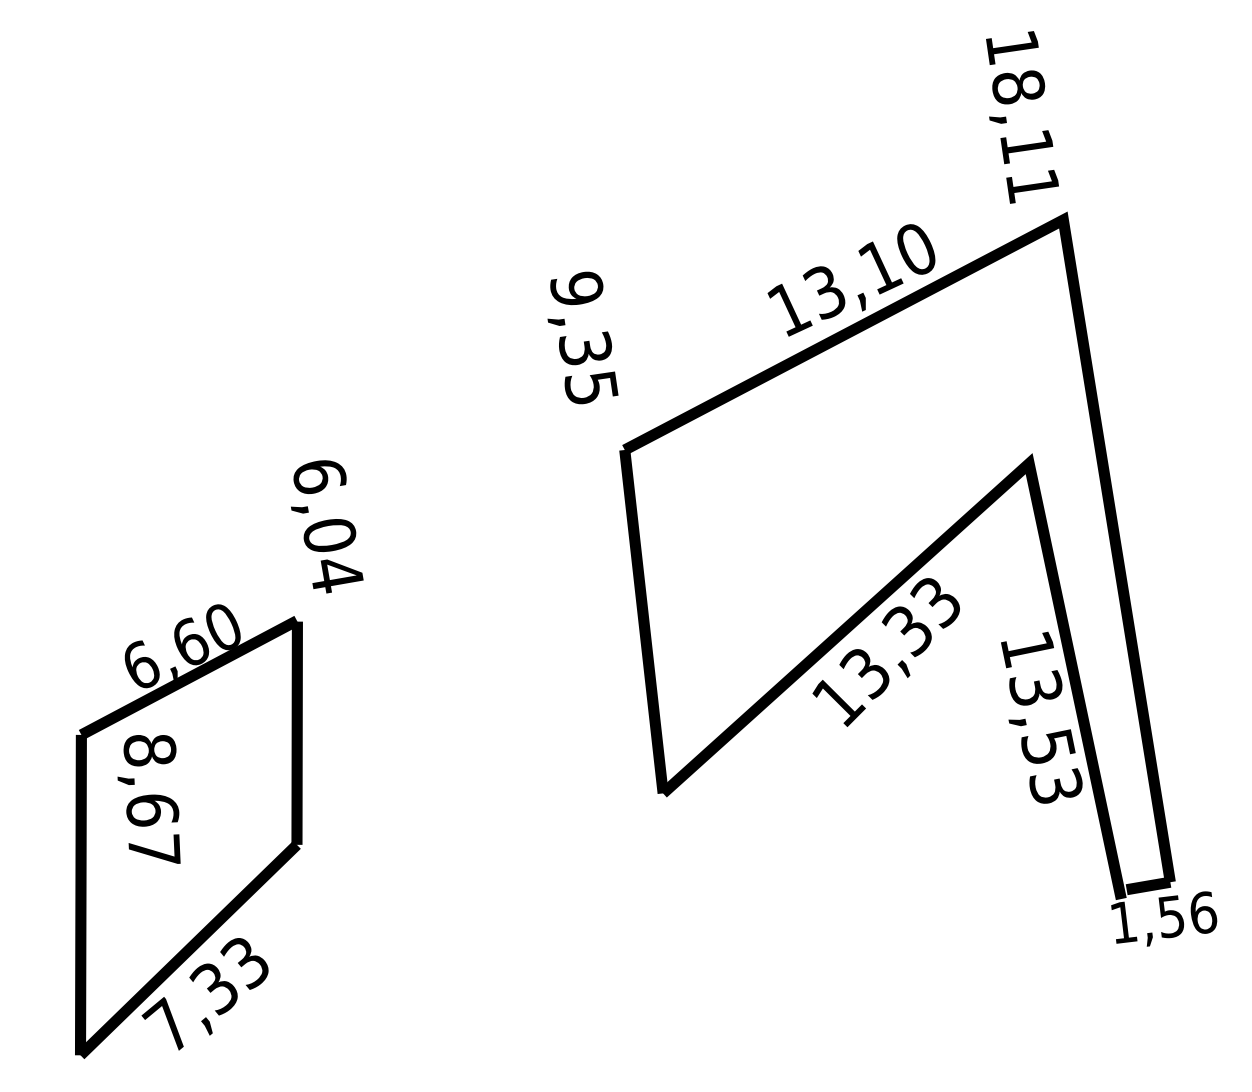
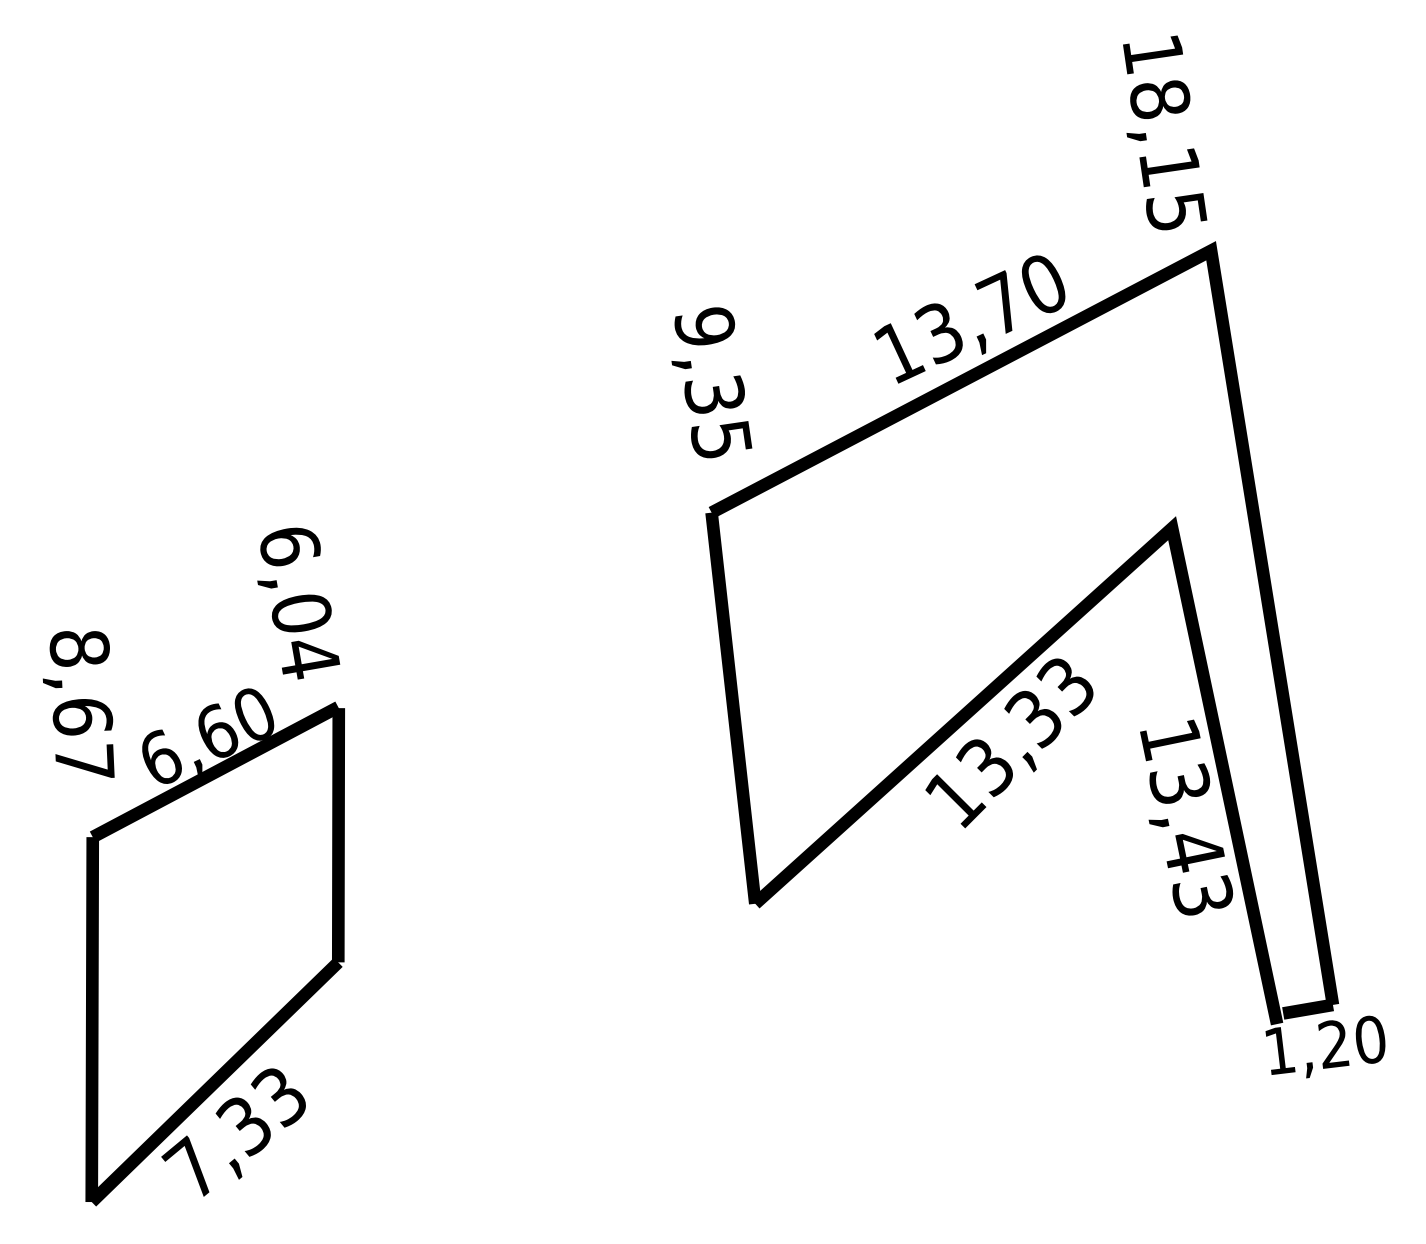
text: (1032, 186) -> (1175, 212), 18,11 -> 18,15
text: (879, 265) -> (1001, 302), 13,10 -> 13,70
text: (582, 337) -> (711, 382), moved
text: (327, 526) -> (299, 603), moved
text: (1048, 747) -> (1194, 851), 13,53 -> 13,43
text: (148, 799) -> (78, 704), moved
text: (1187, 914) -> (1352, 1041), 1,56 -> 1,20

